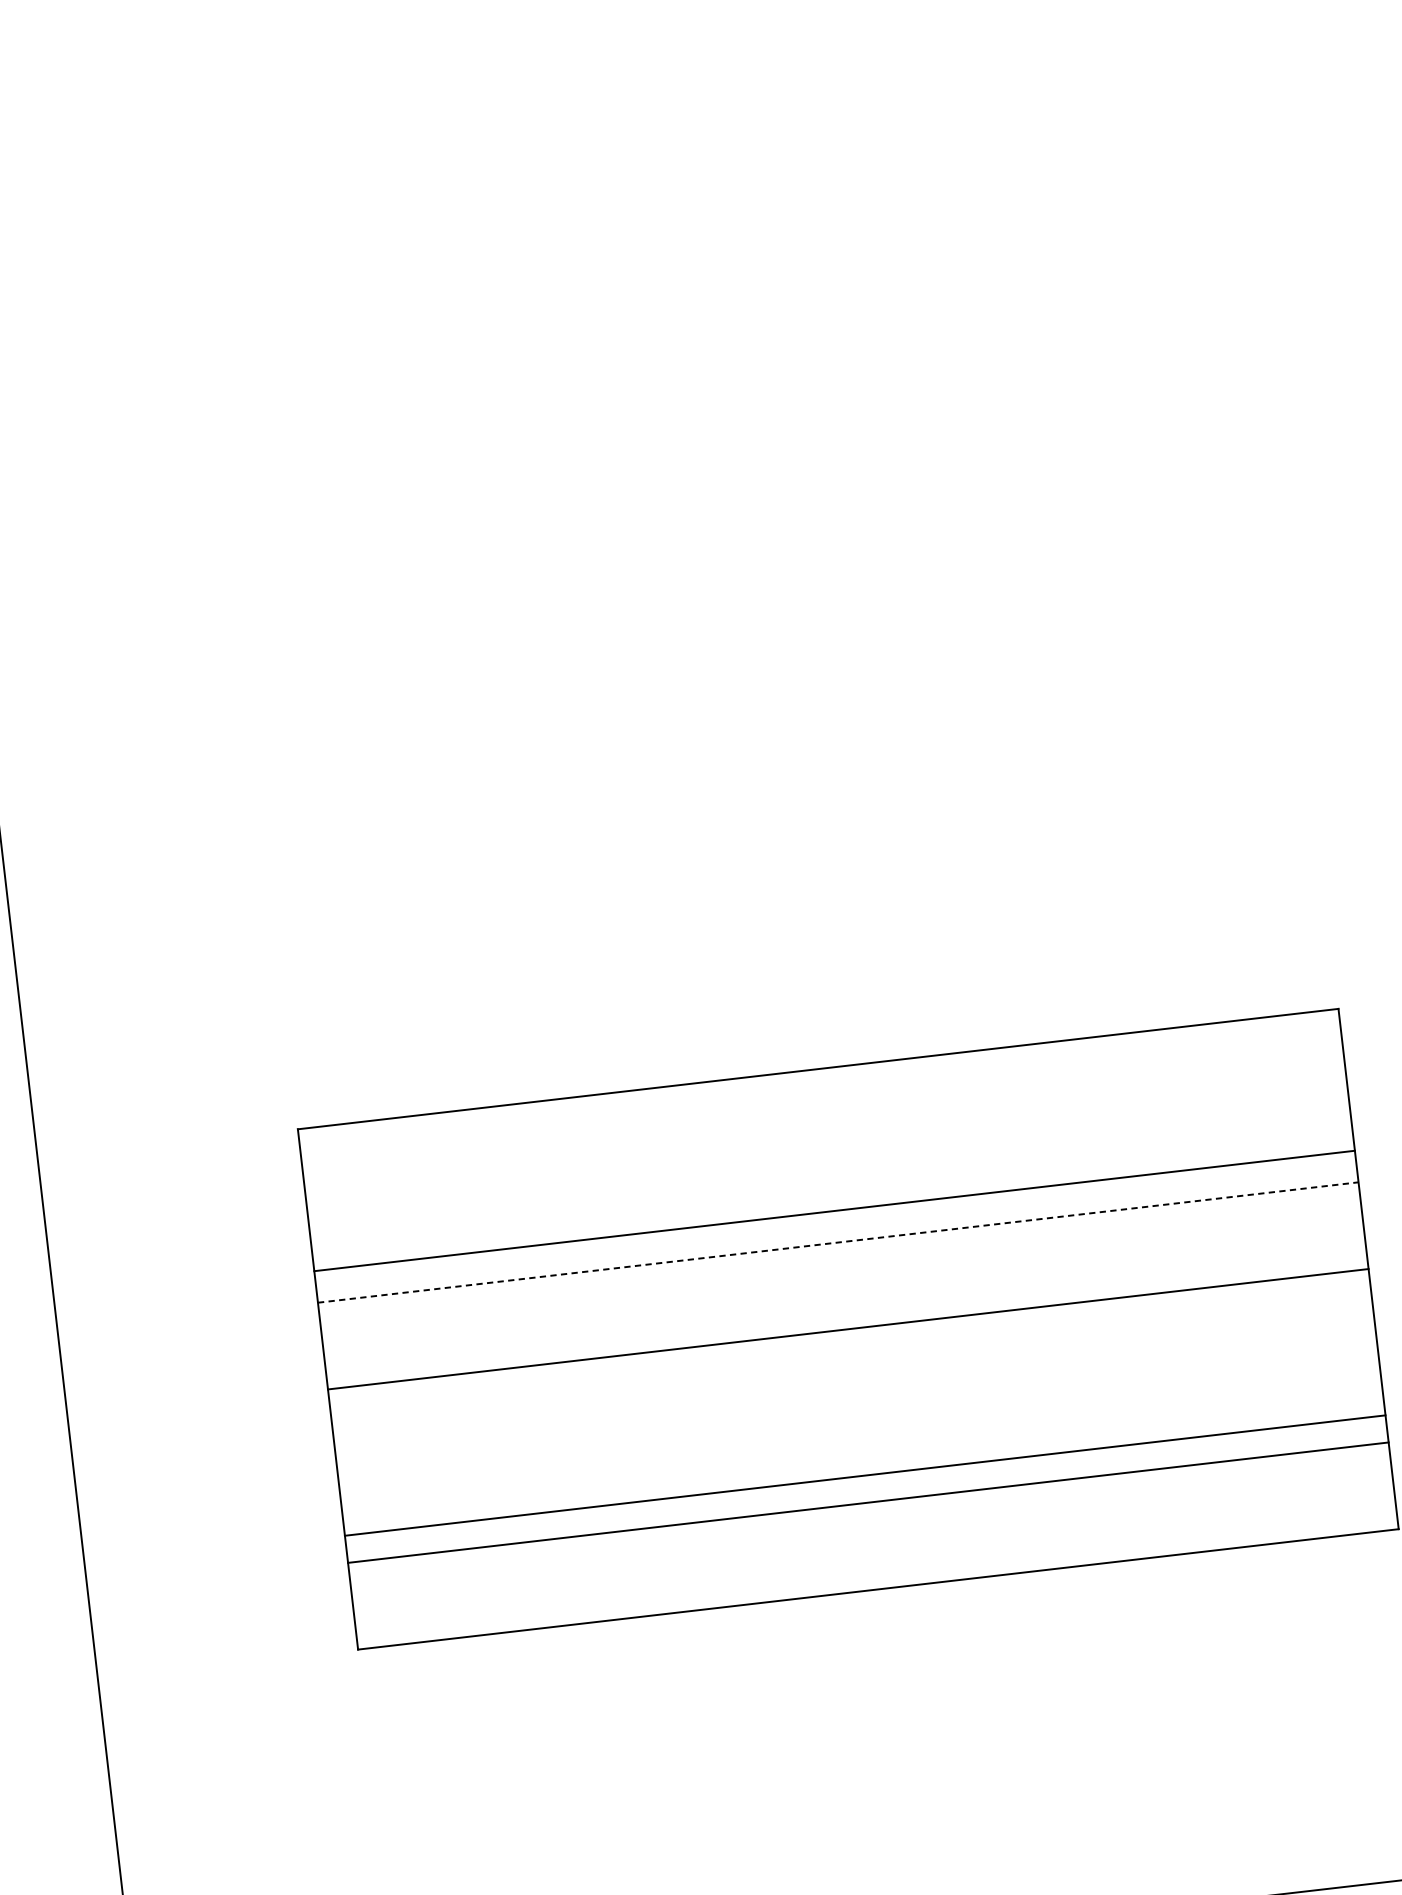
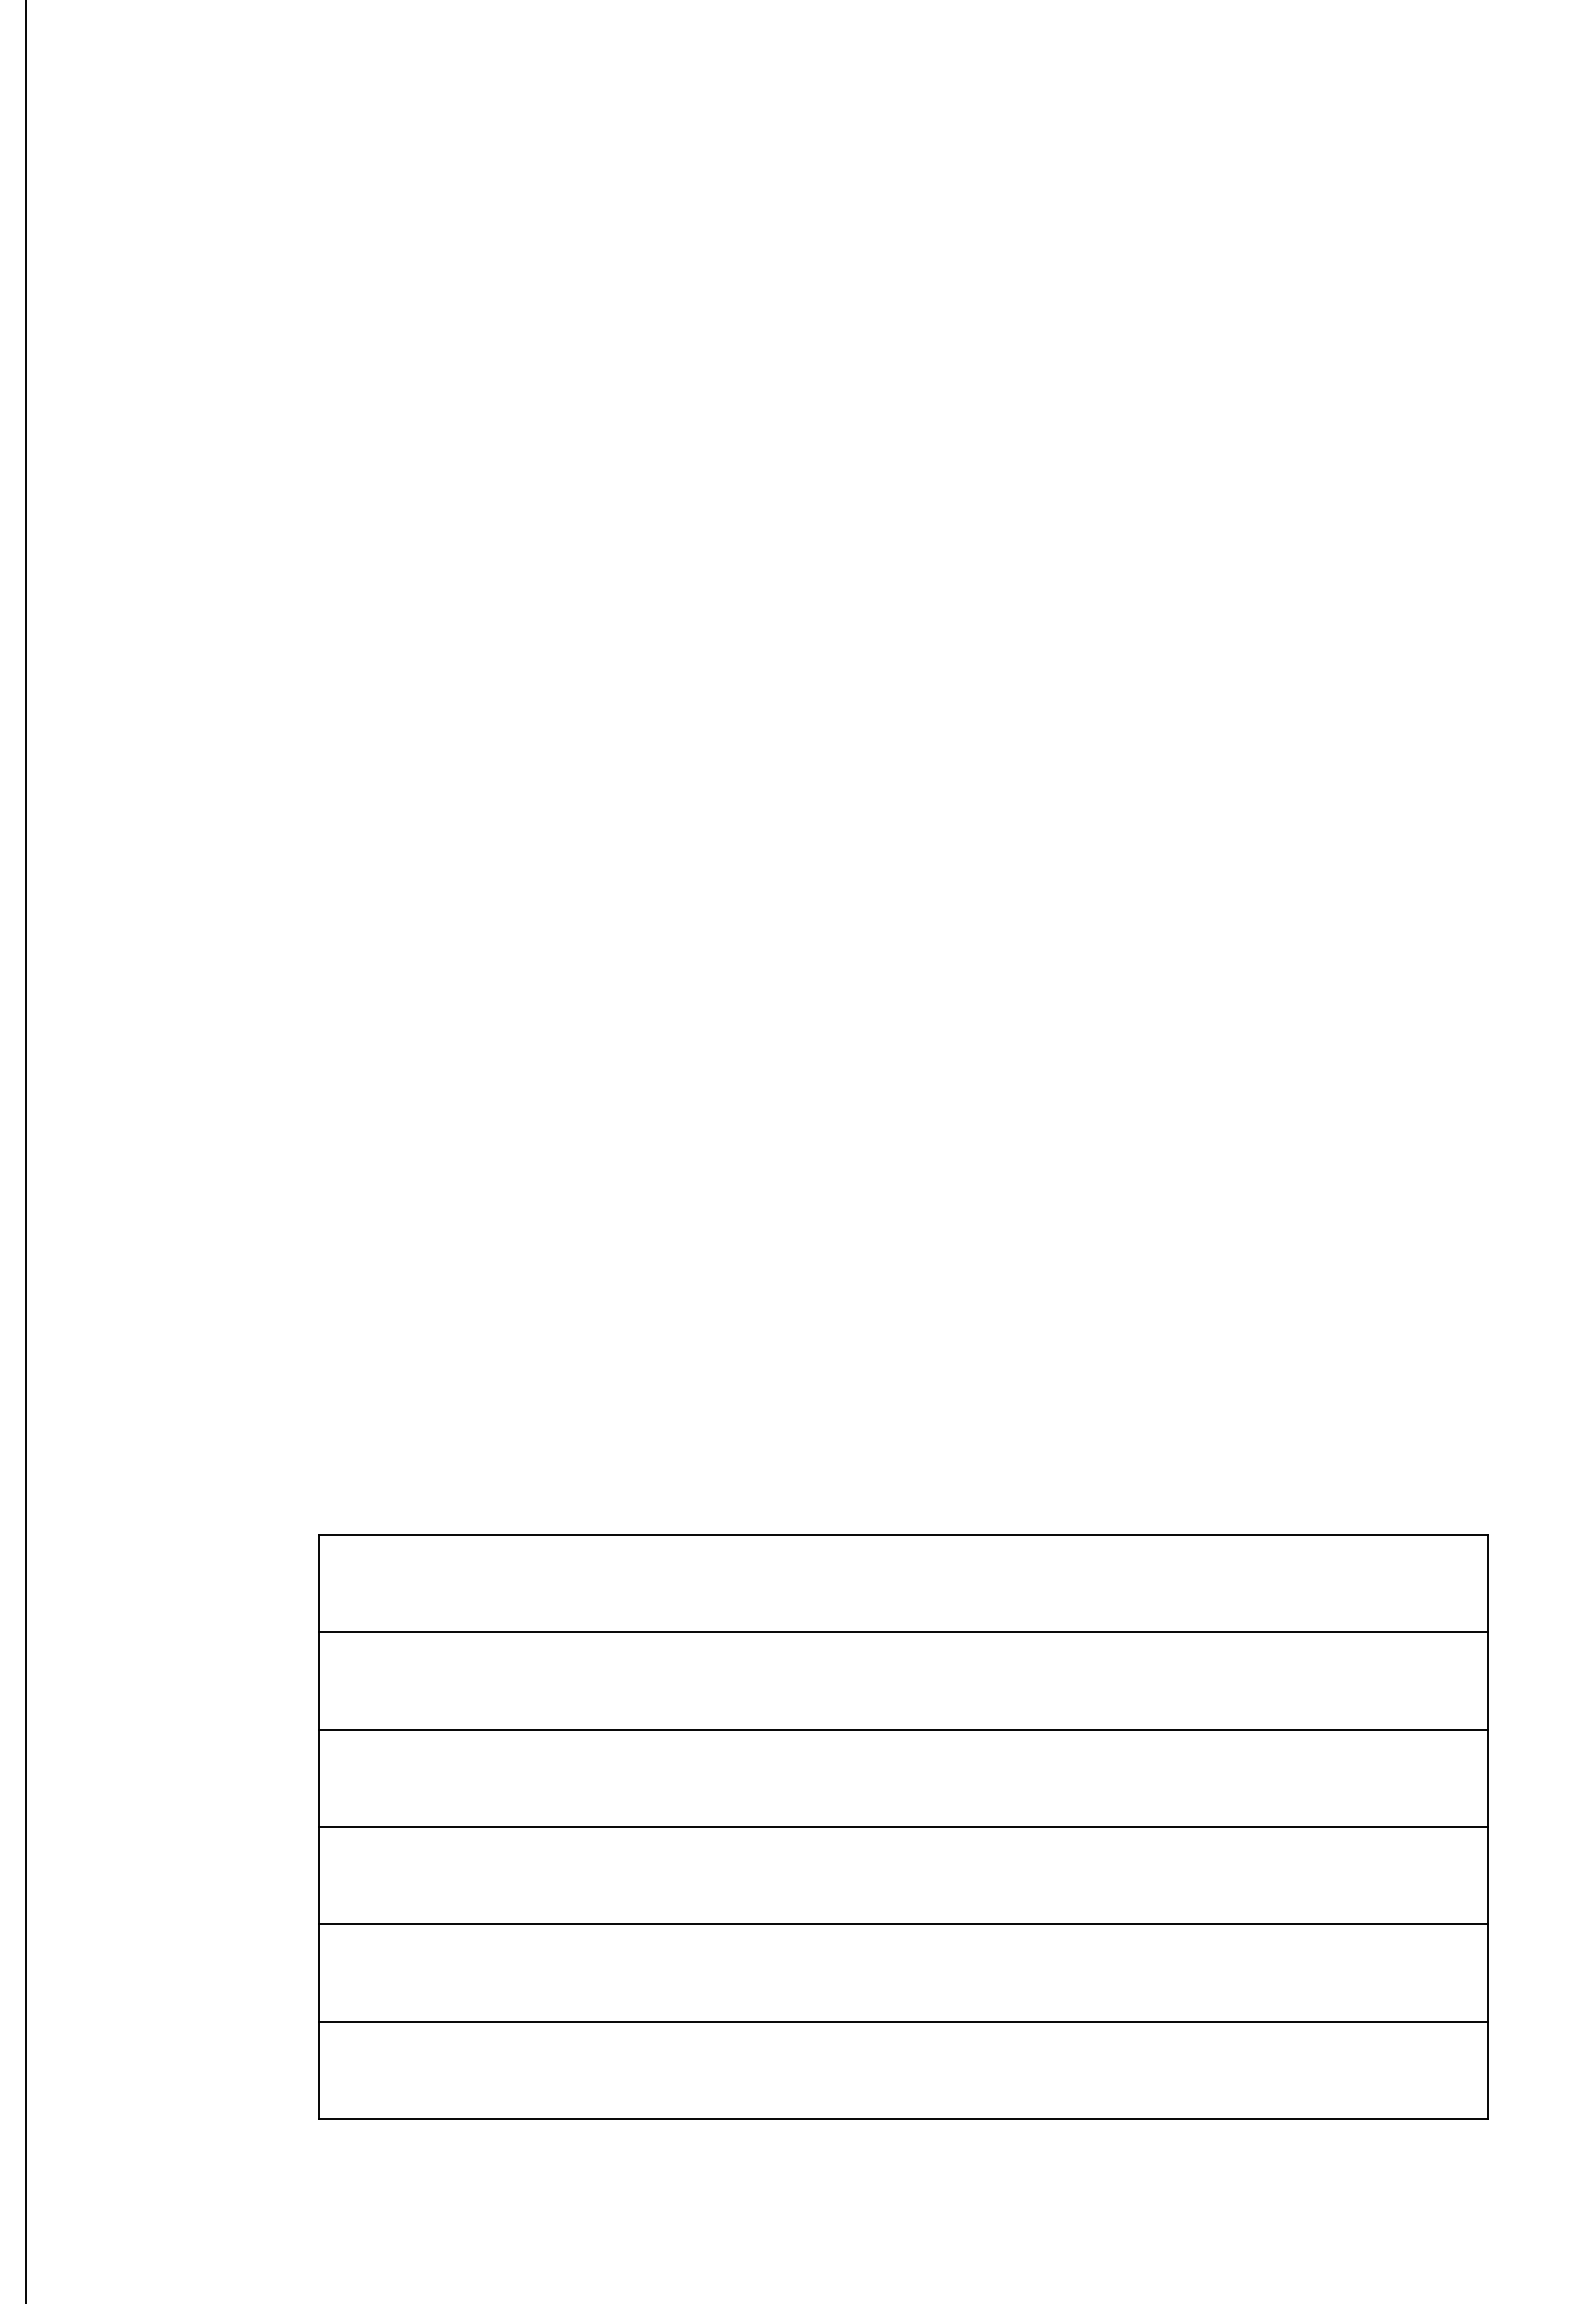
line: (834, 1211) -> (903, 1632), moved
line: (838, 1242) -> (903, 1729), dashed -> solid
line: (865, 1475) -> (903, 1924), moved

